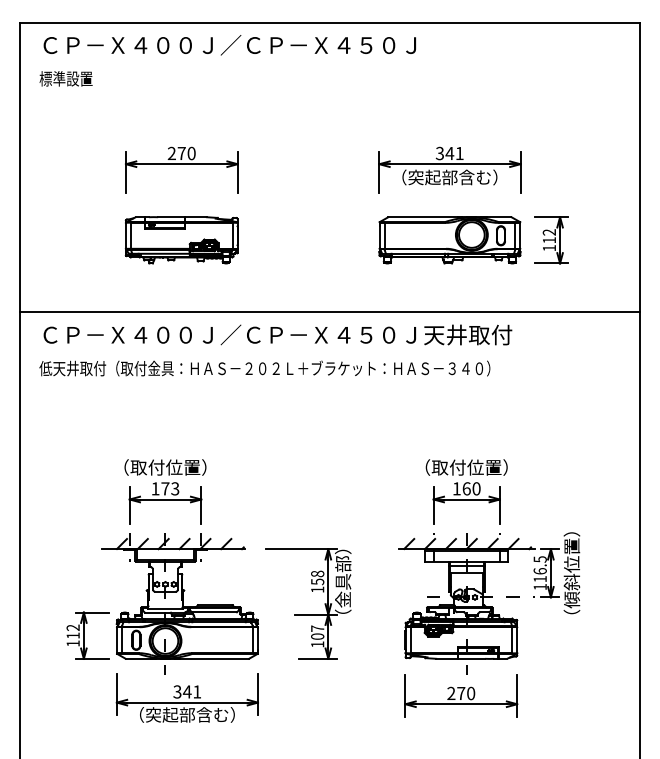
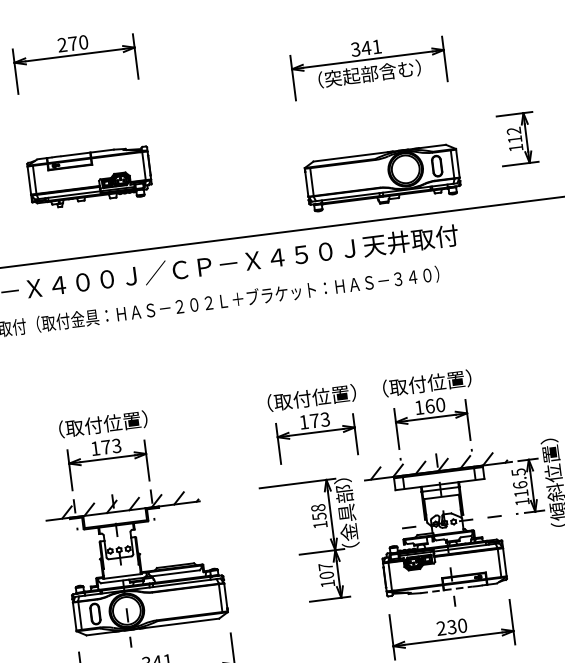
part: (181, 169) -> (74, 60), moved
part: (449, 240) -> (382, 178), moved
part: (551, 240) -> (517, 139), moved
part: (359, 491) -> (315, 423), added
part: (308, 614) -> (313, 552), moved
part: (87, 635) -> (42, 615), removed
line: (461, 658) -> (447, 589), solid -> dashed
text: (461, 693) -> (452, 627), 270 -> 230

